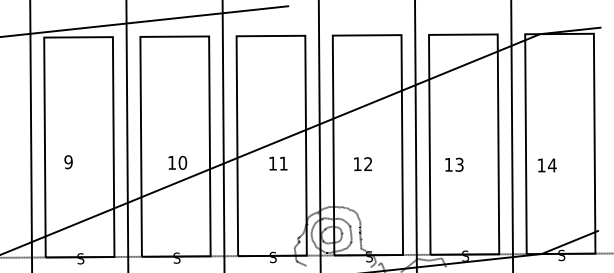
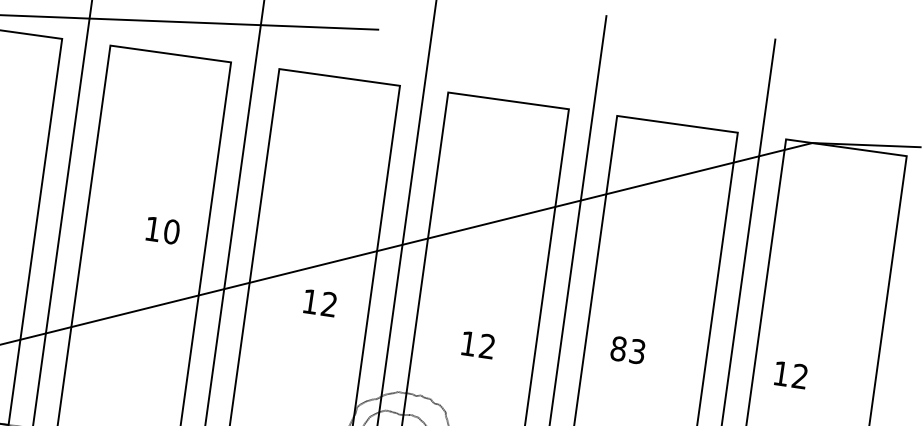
text: (177, 162) -> (162, 229), moved
text: (283, 163) -> (329, 304), 11 -> 12
text: (362, 163) -> (477, 343), moved
text: (448, 164) -> (618, 348), 13 -> 83
text: (551, 165) -> (798, 376), 14 -> 12

